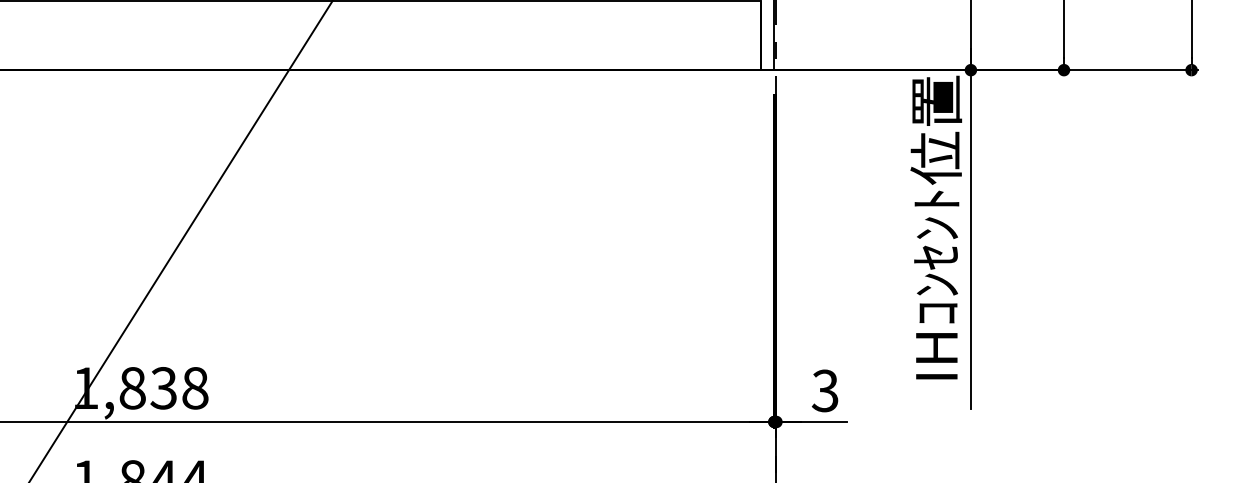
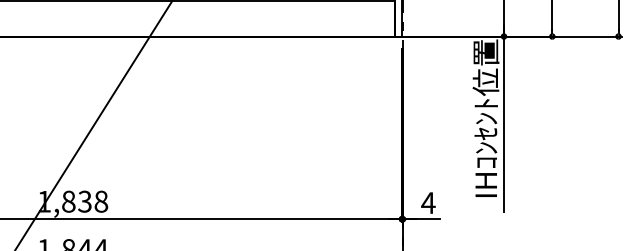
text: (825, 391) -> (428, 203), 3 -> 4

